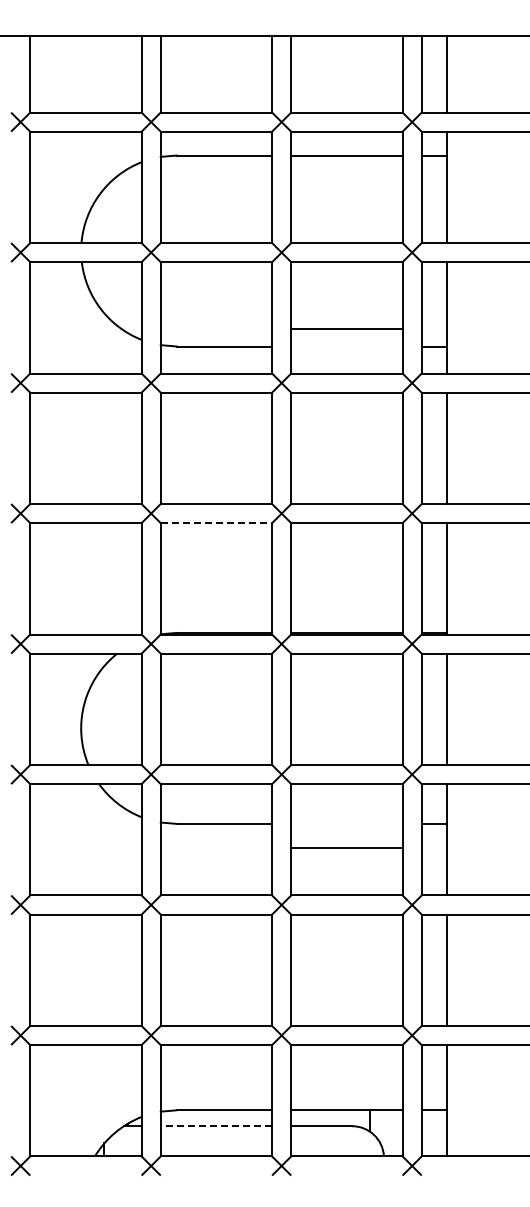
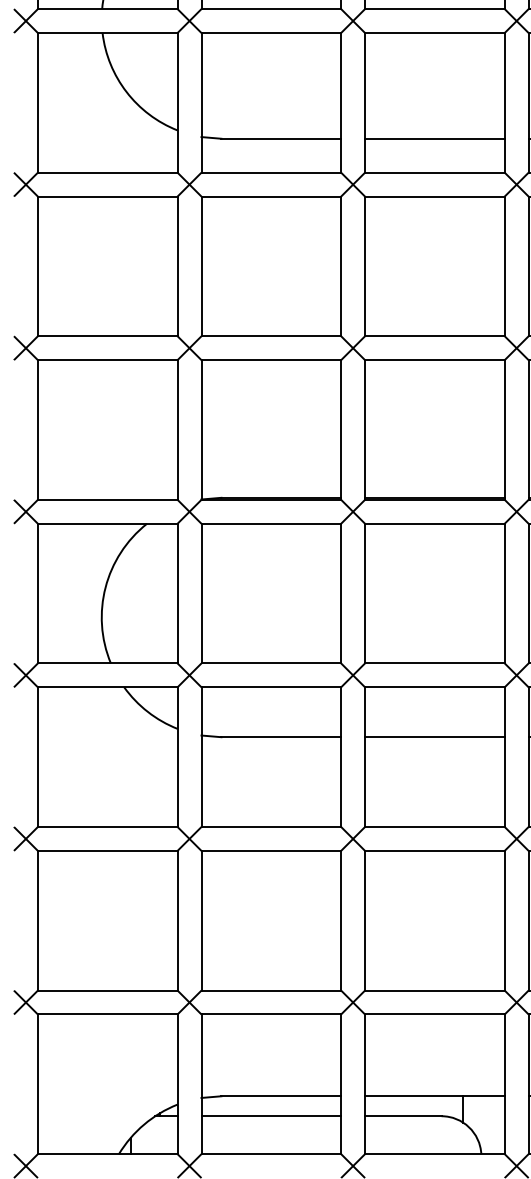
line: (346, 328) -> (434, 138), moved
line: (216, 523) -> (271, 360), dashed -> solid
line: (346, 847) -> (434, 736), moved
line: (216, 1126) -> (271, 1116), dashed -> solid

